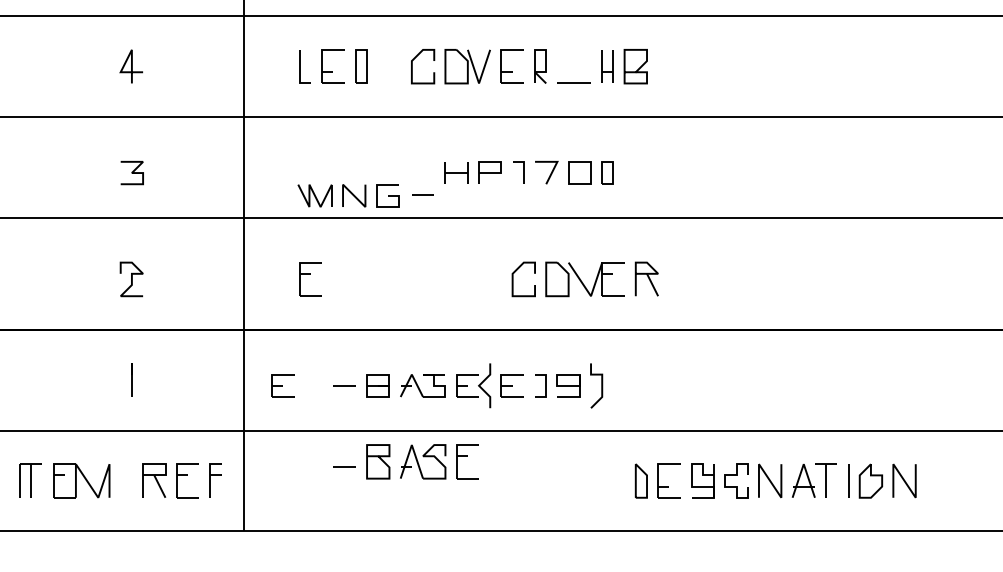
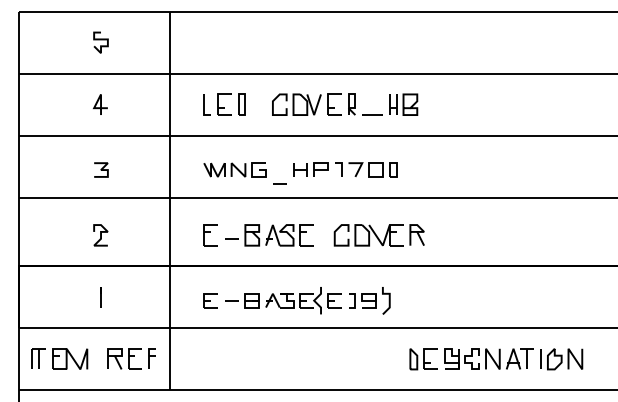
part: (347, 194) -> (234, 169), moved
part: (282, 385) -> (210, 300), moved
part: (406, 462) -> (269, 235), moved

